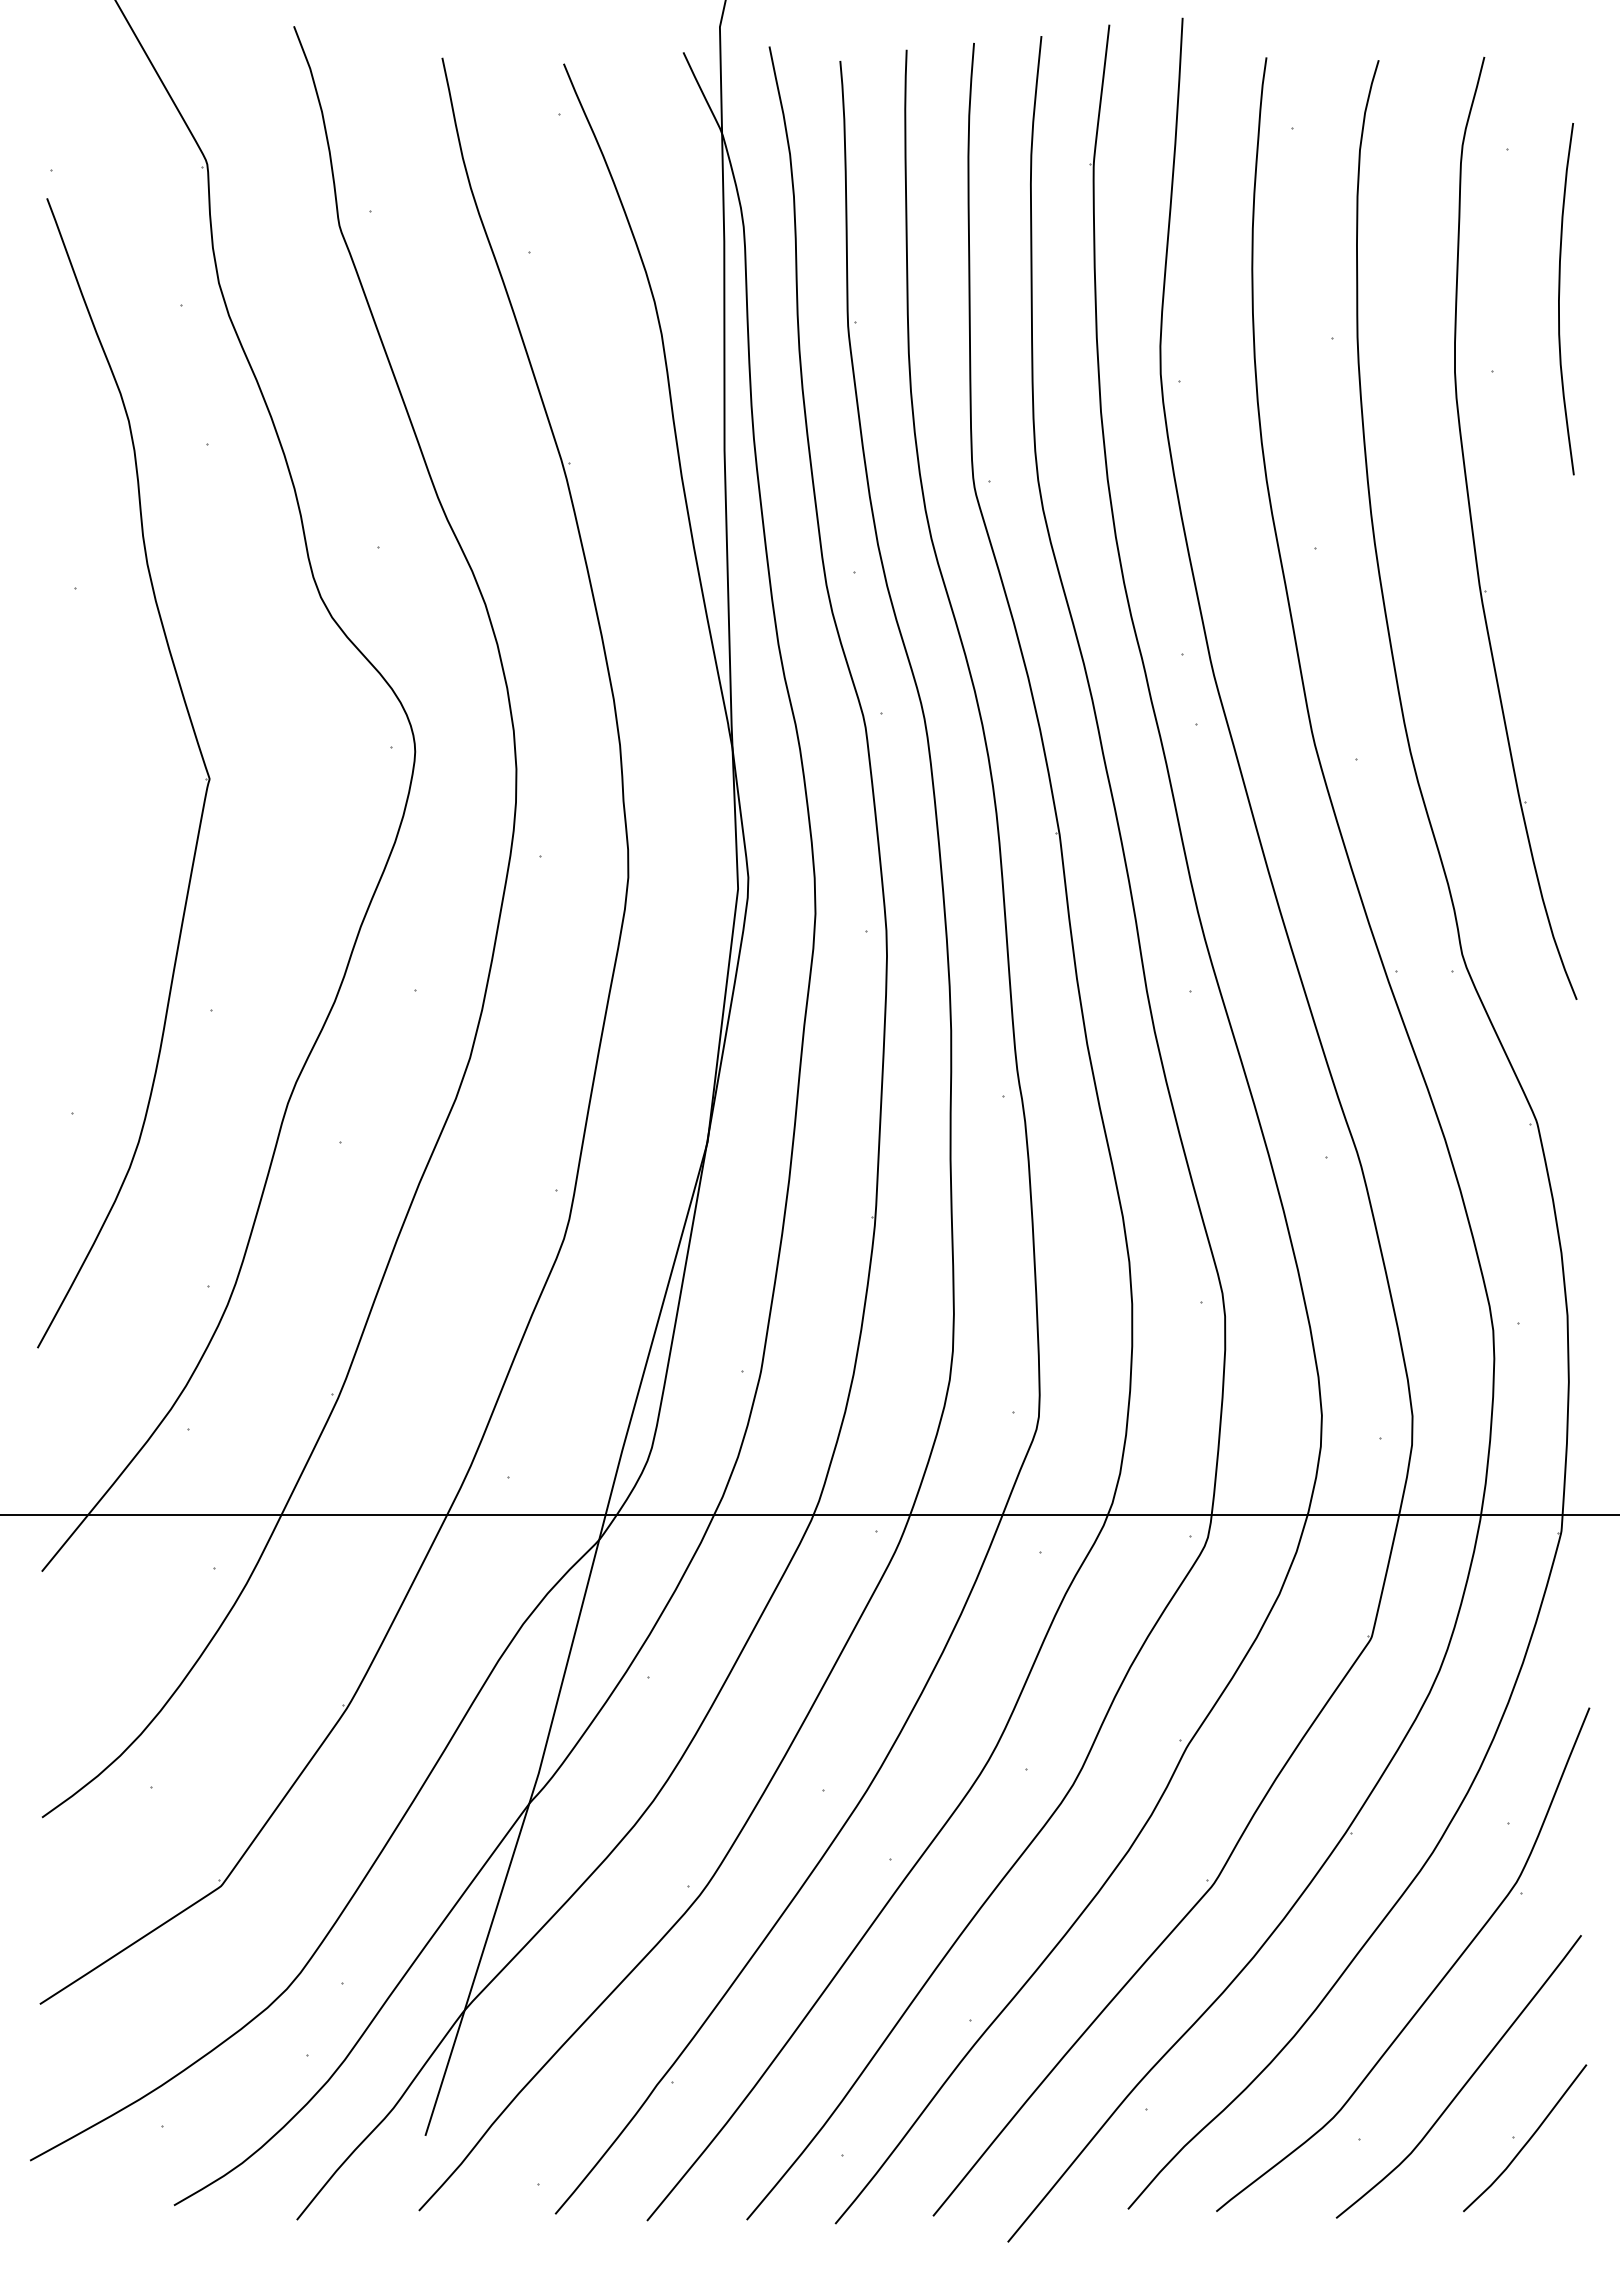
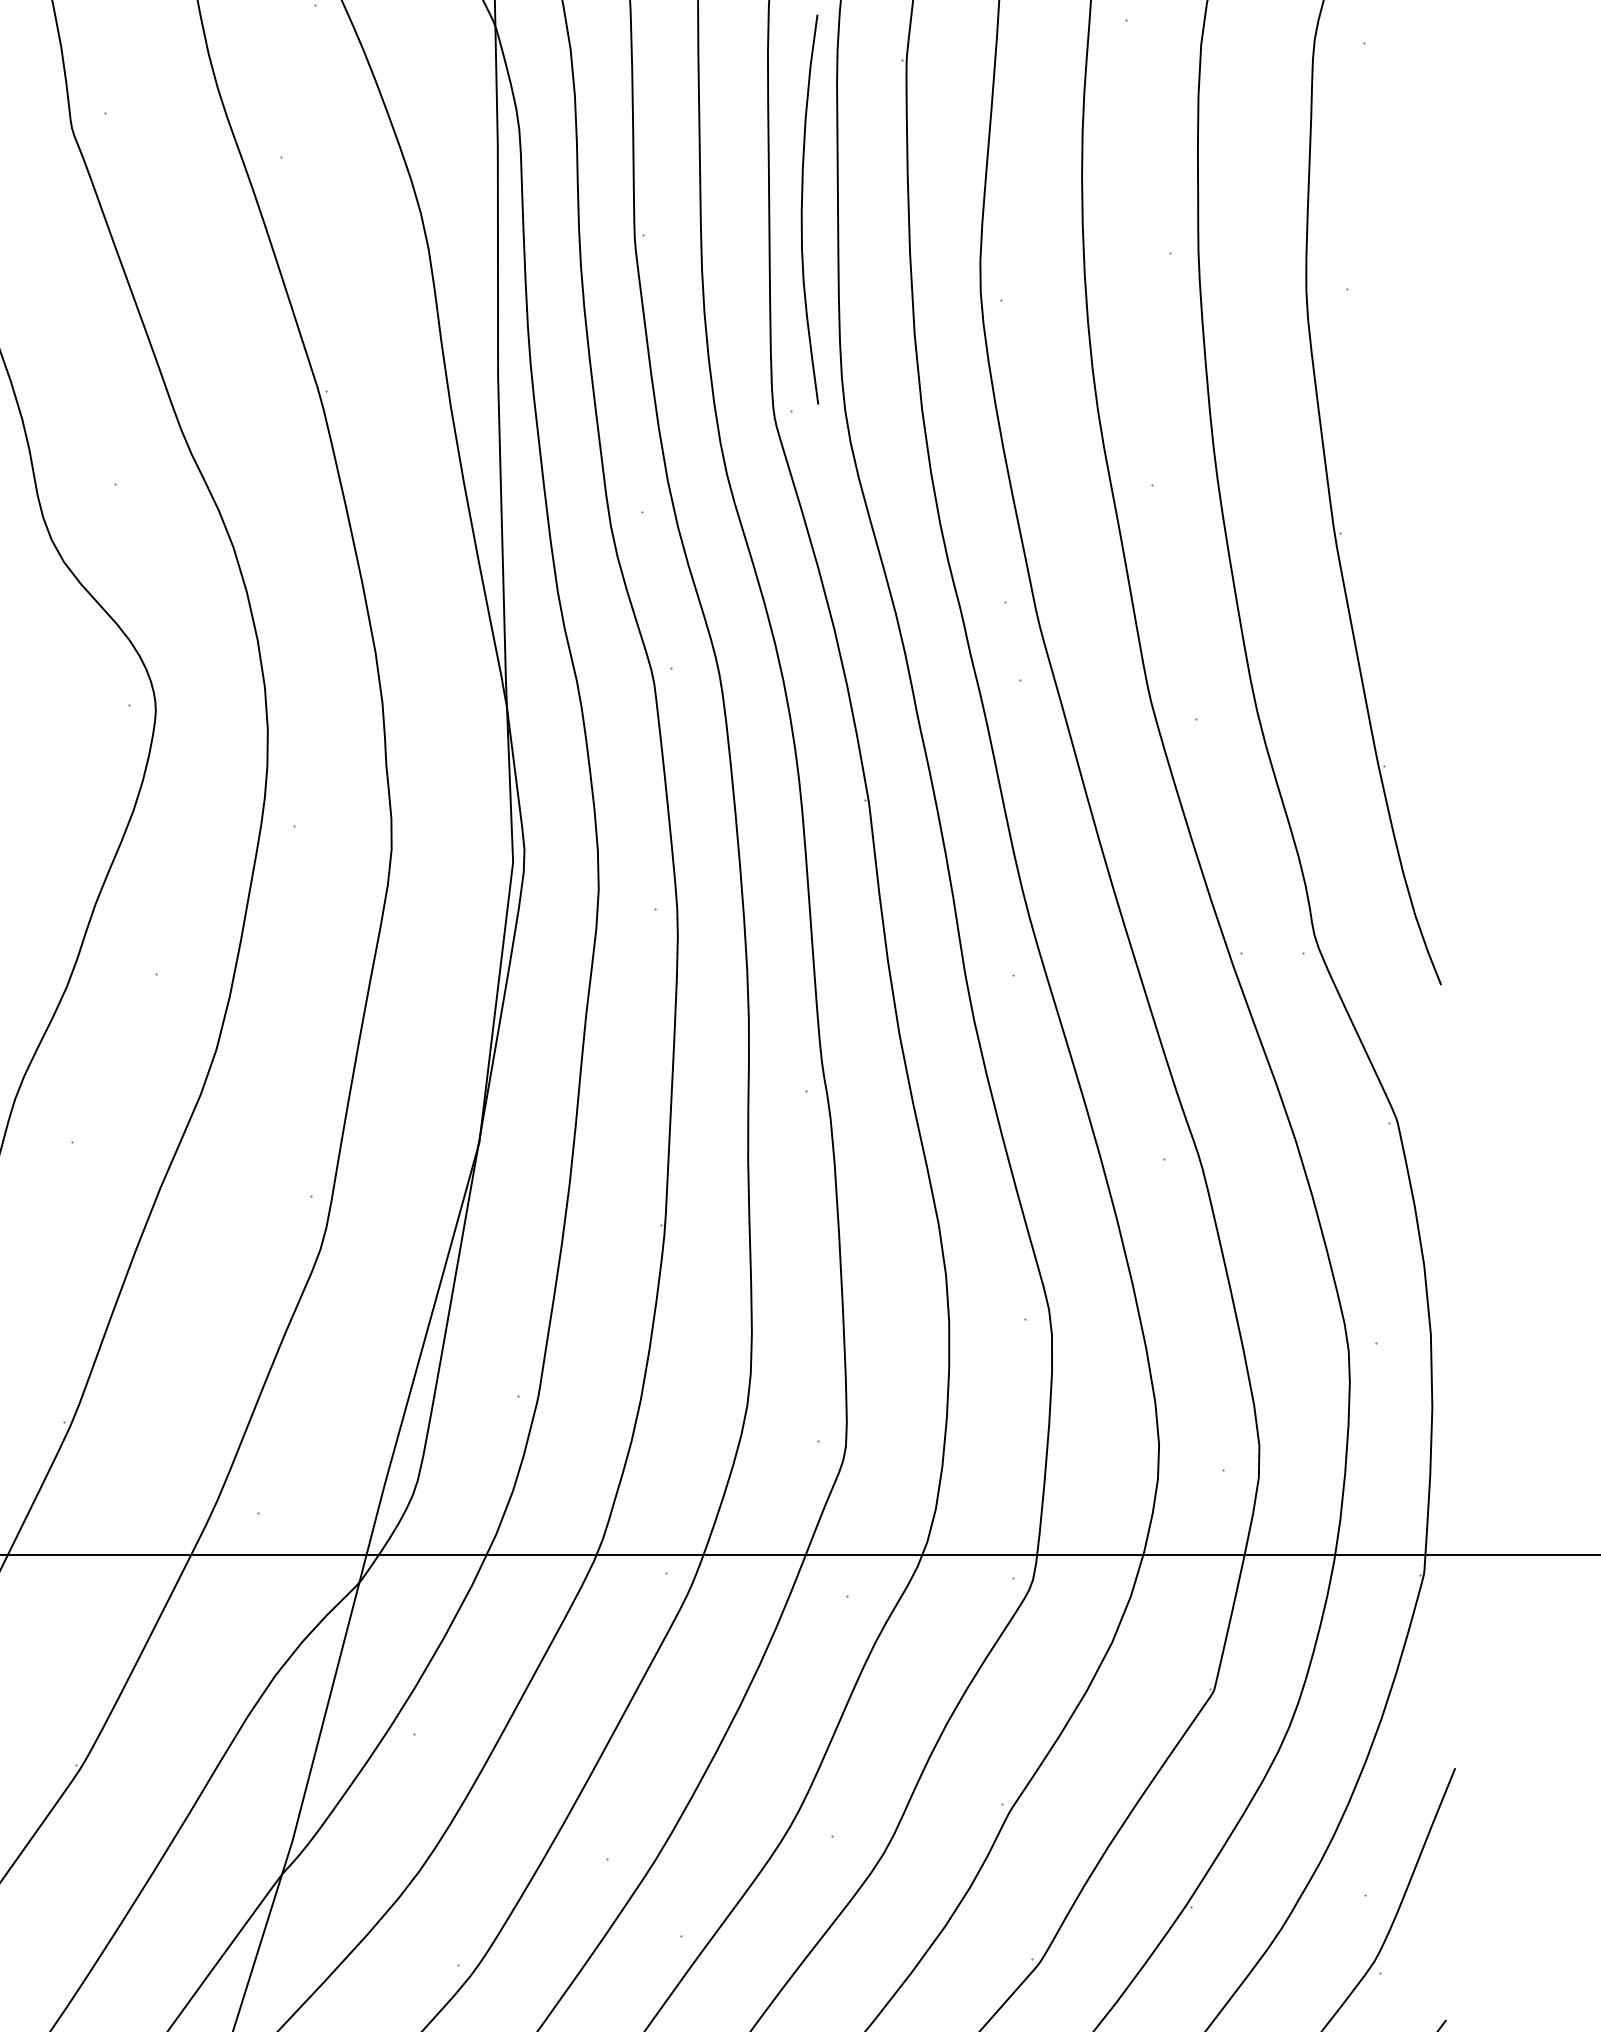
curve: (1559, 299) -> (802, 210), moved

